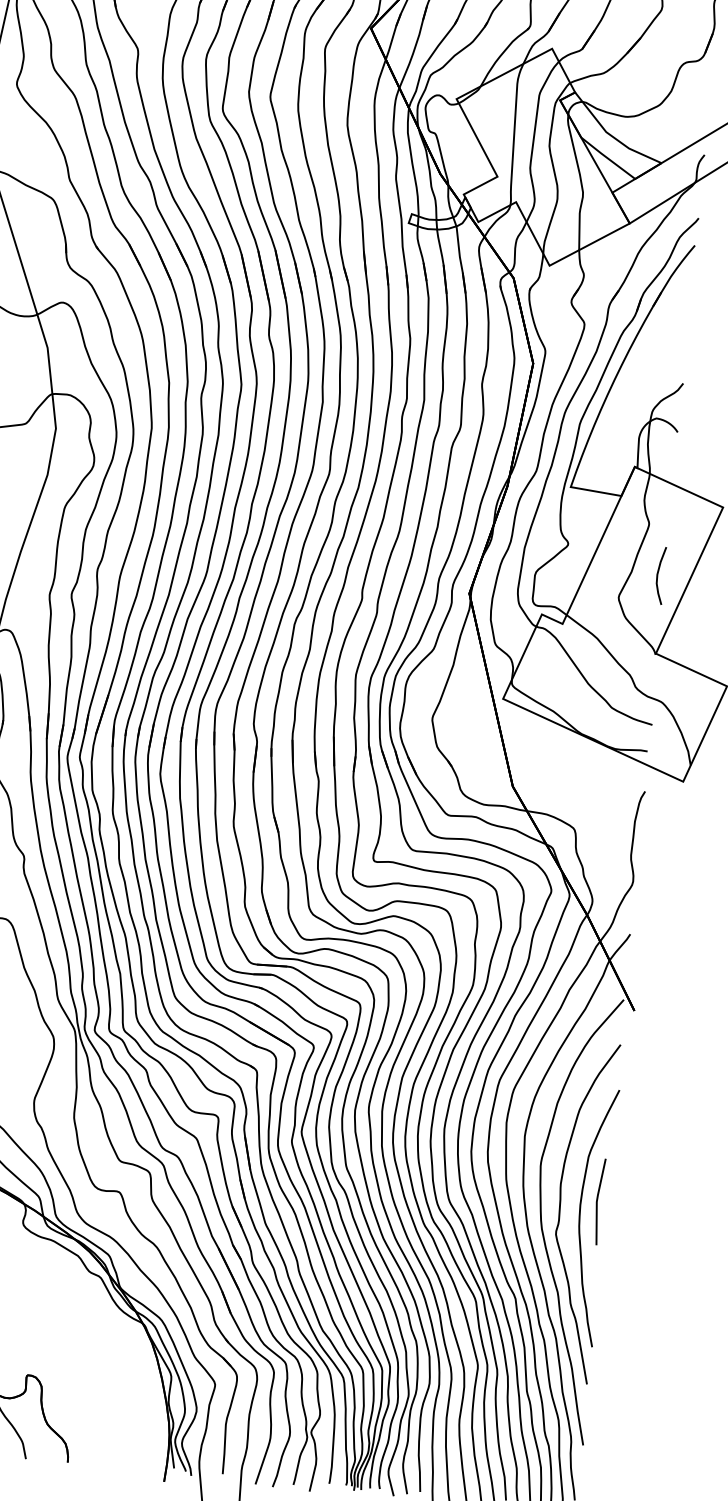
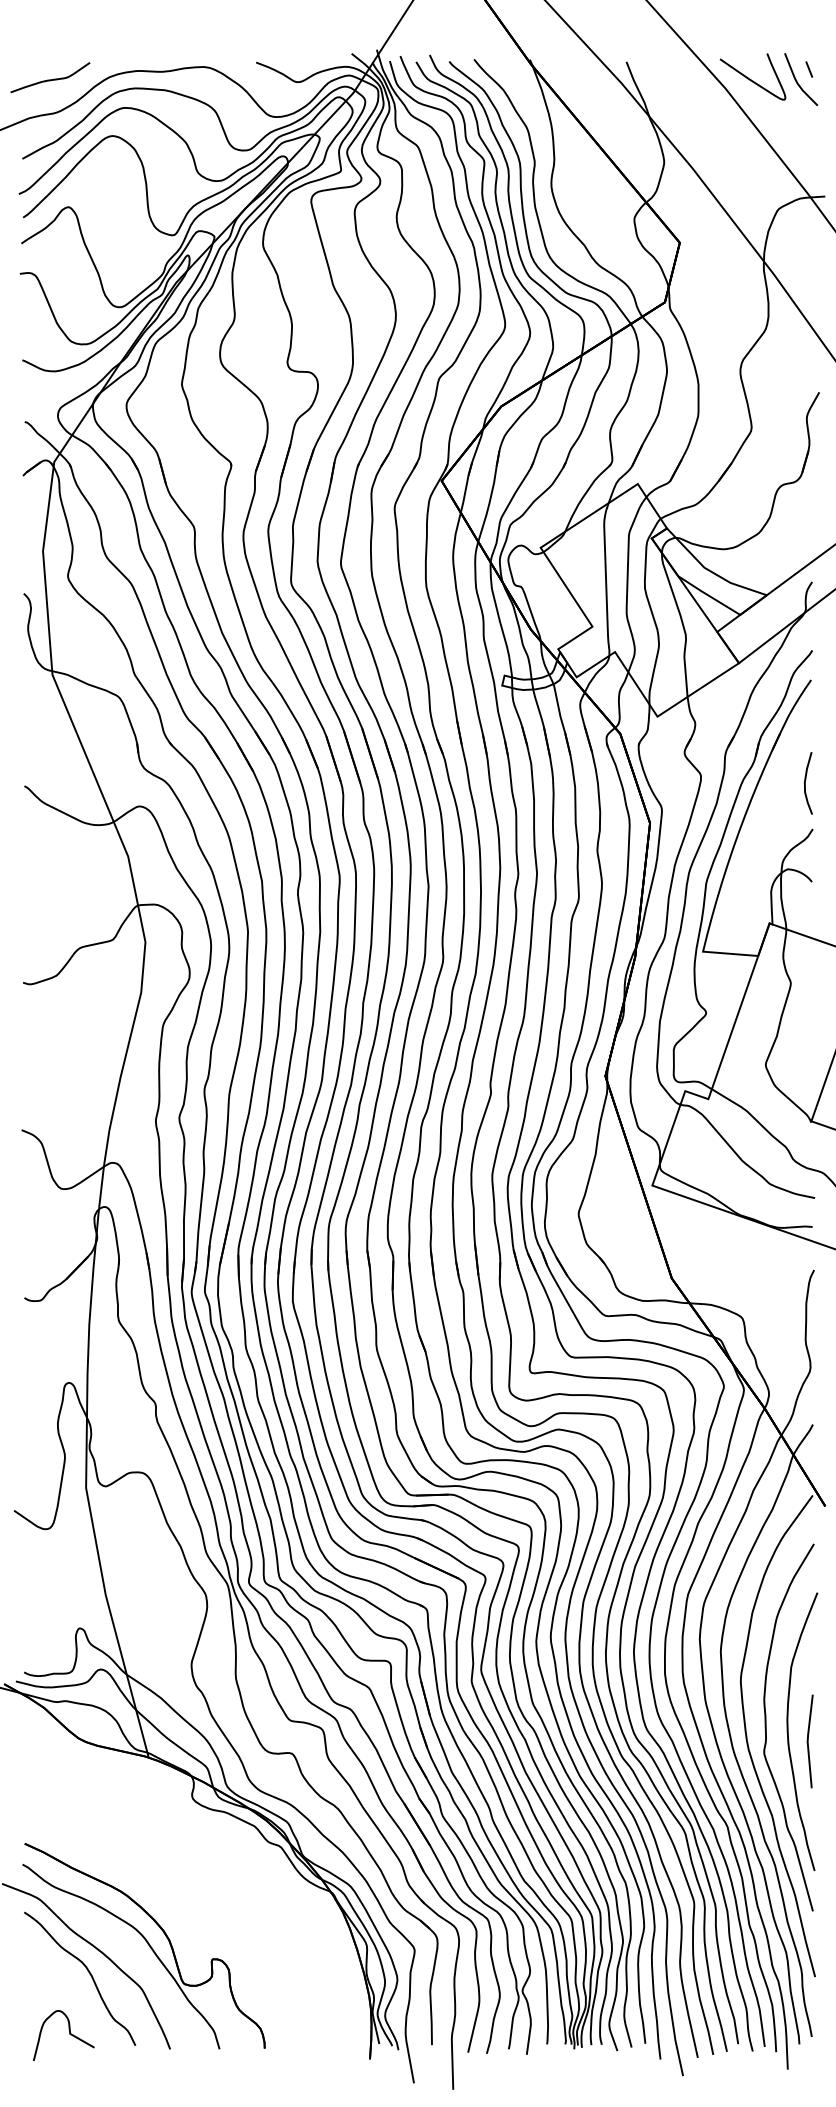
curve: (657, 575) -> (805, 783), moved
line: (597, 1201) -> (808, 1741), moved

